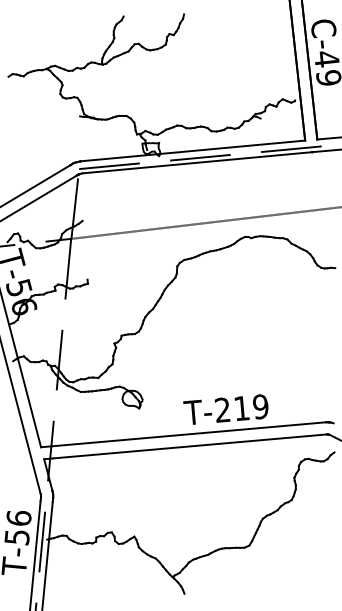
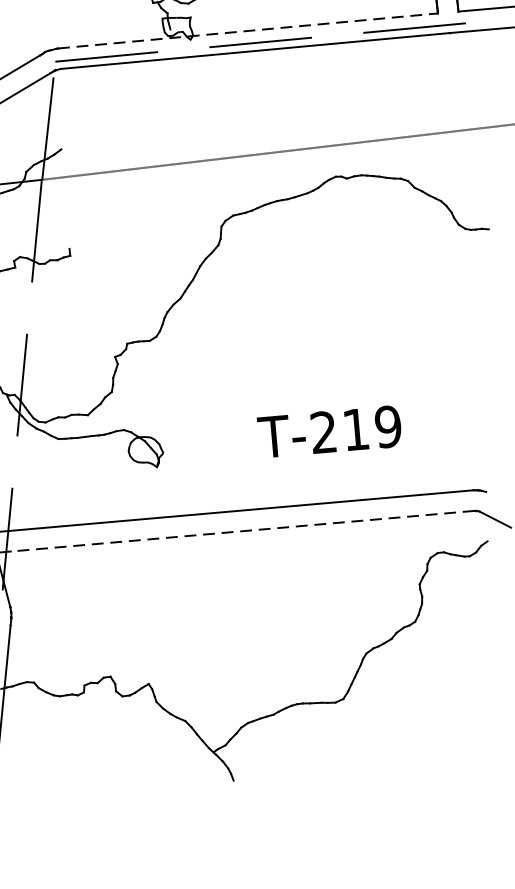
line: (192, 150) -> (247, 30), solid -> dashed
text: (225, 409) -> (328, 431), moved
line: (189, 446) -> (242, 531), solid -> dashed

